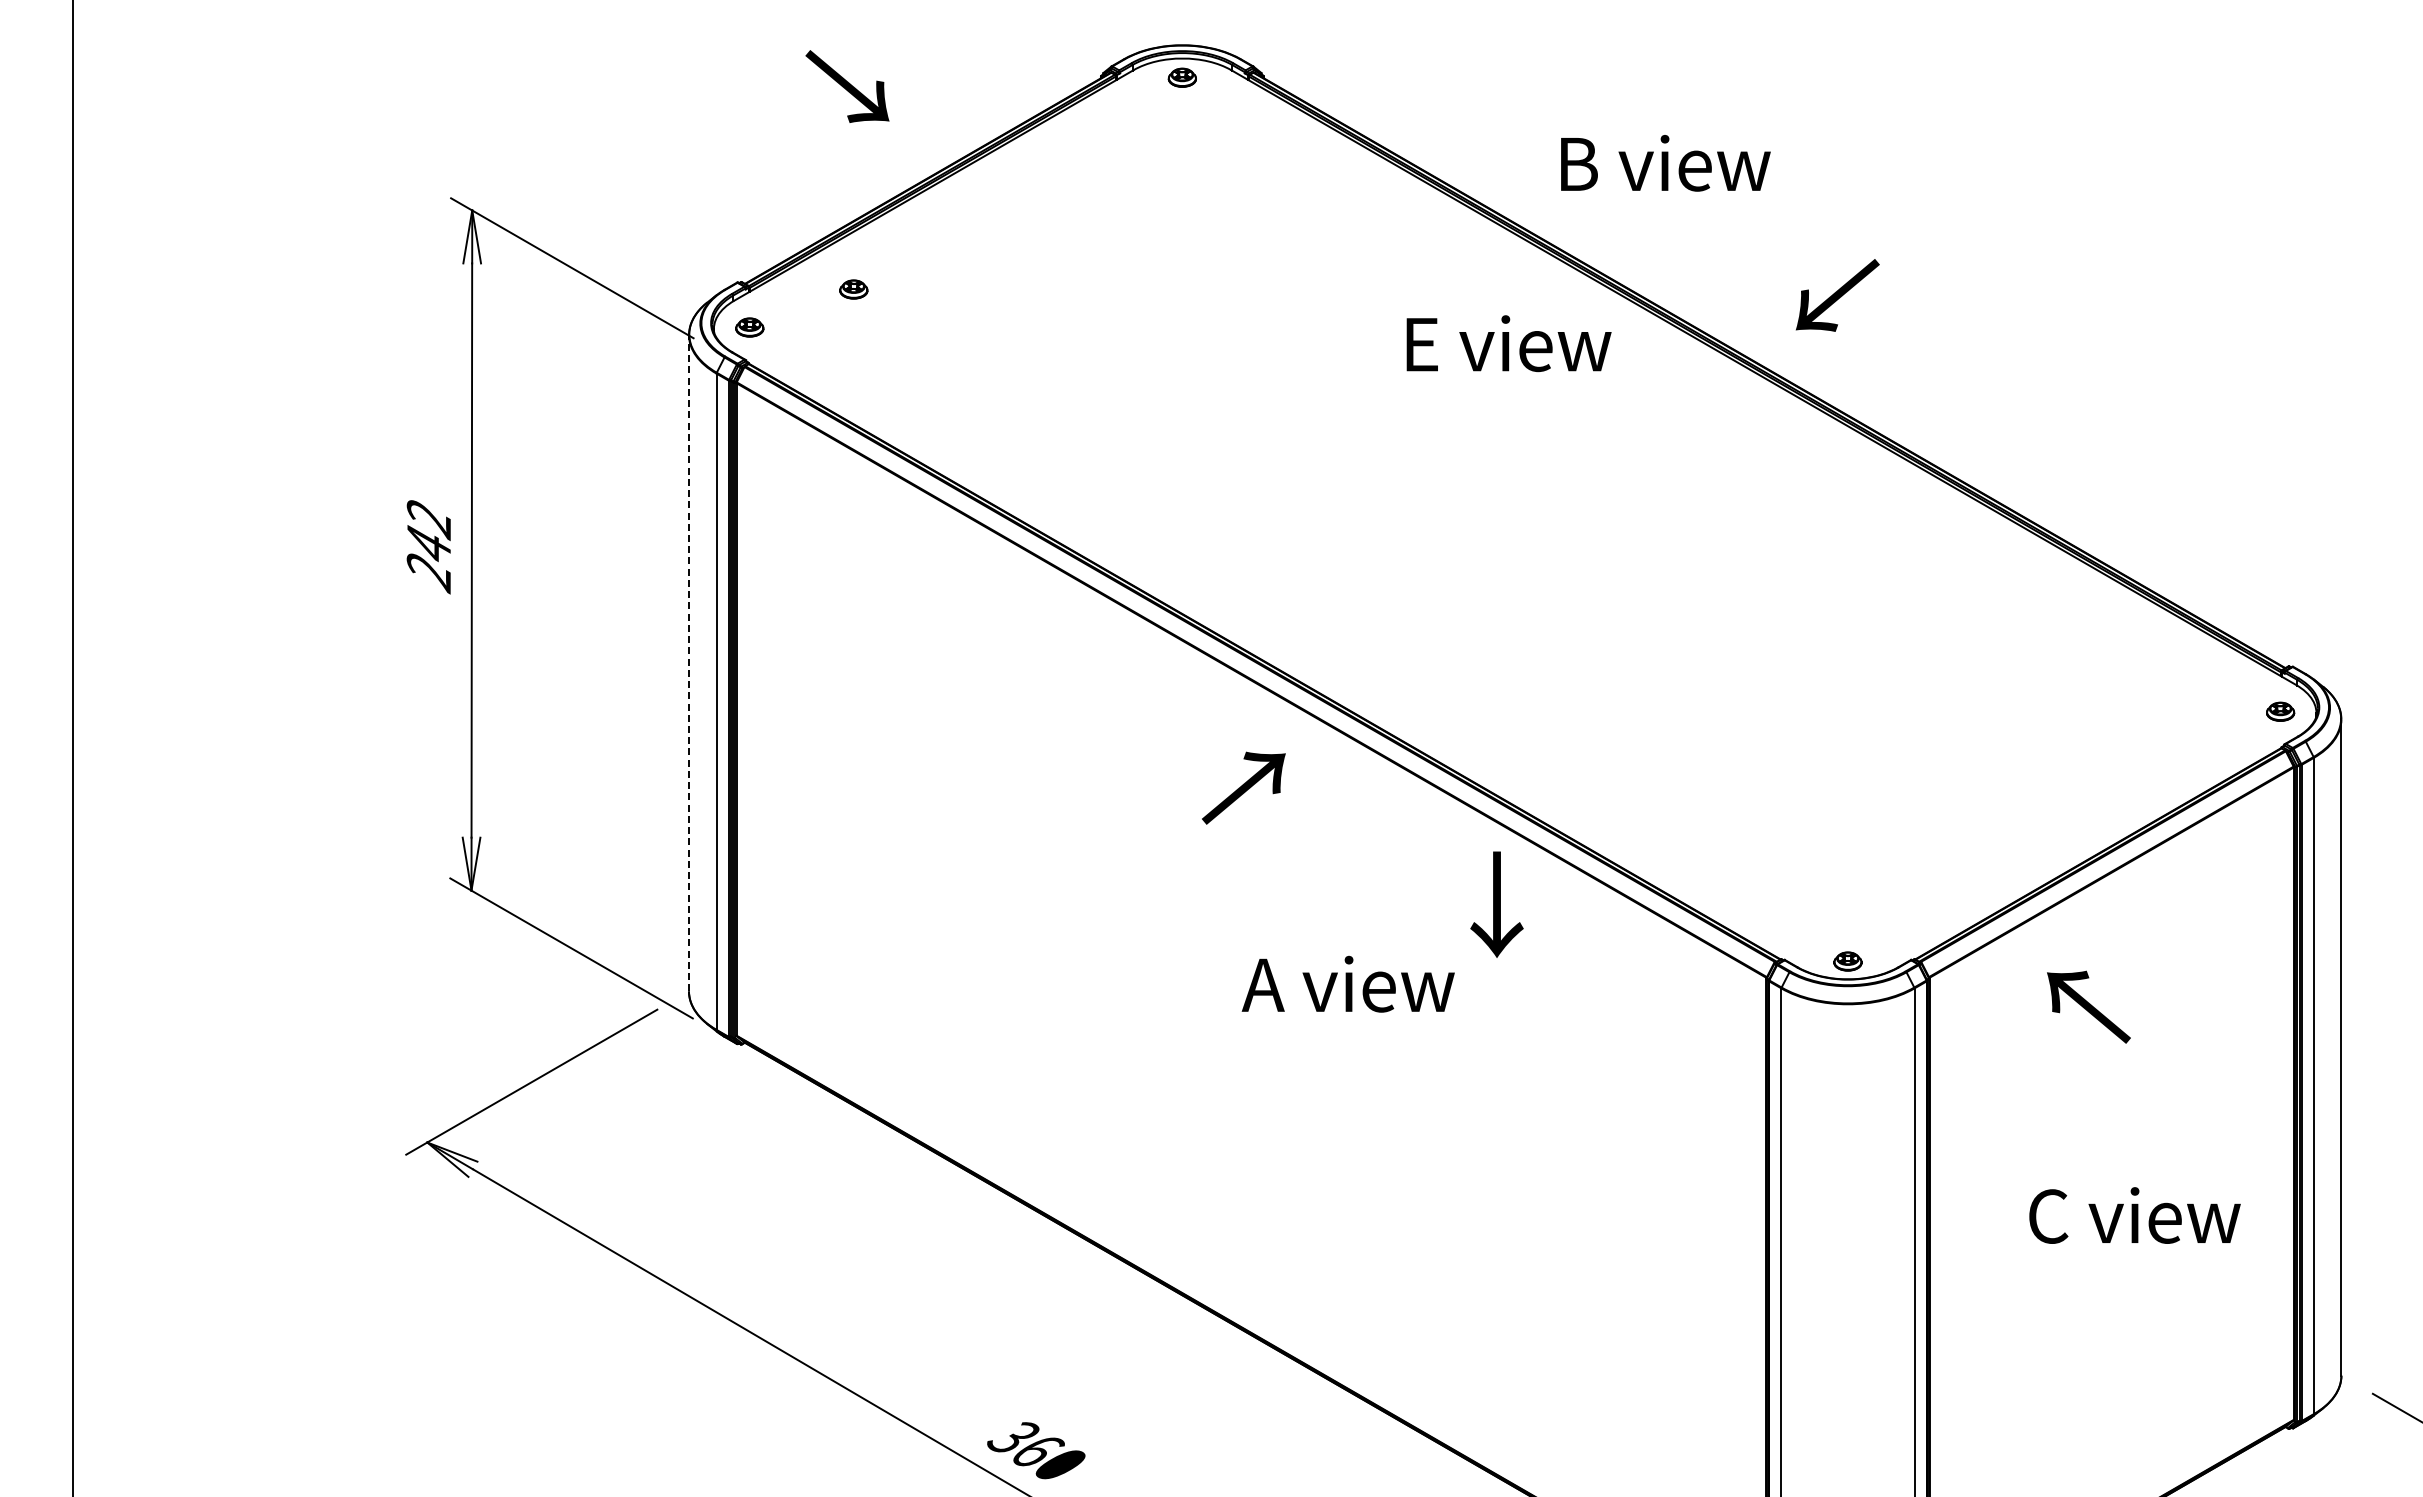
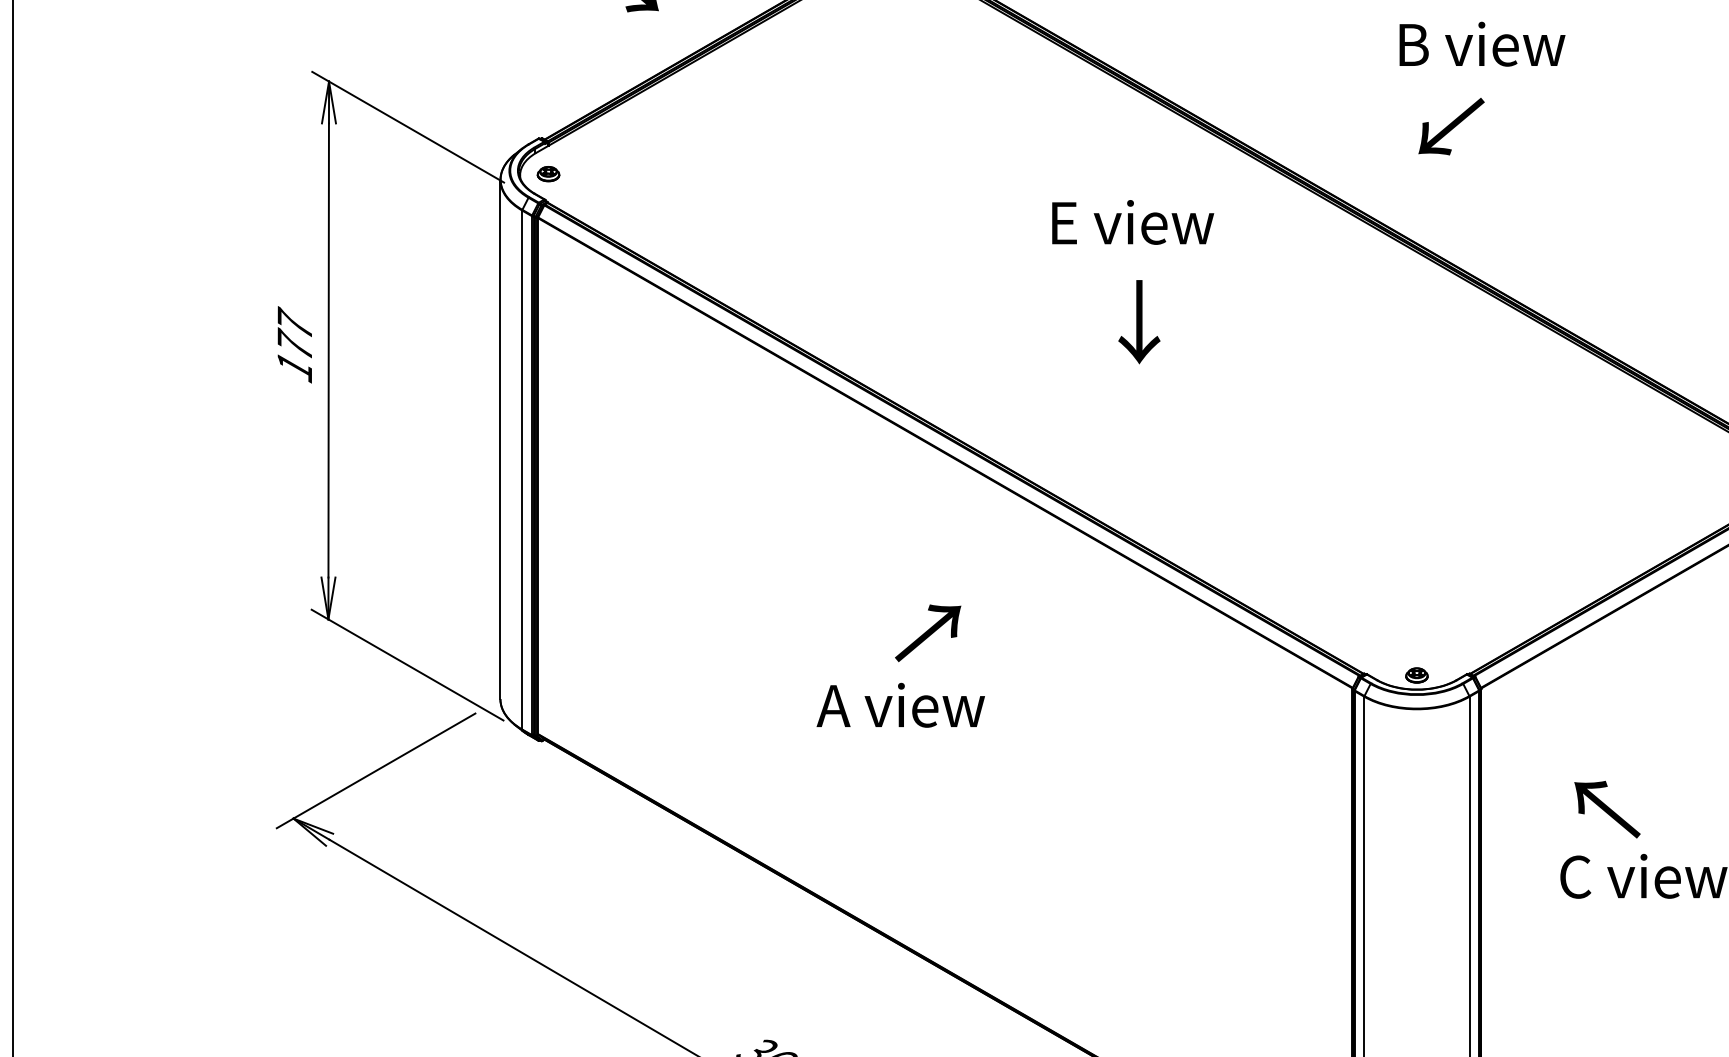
text: (1665, 163) -> (1482, 44), moved
part: (853, 289) -> (630, 144), removed
text: (1837, 295) -> (1451, 126), moved
text: (1508, 343) -> (1132, 222), moved
text: (428, 544) -> (294, 345), 242 -> 177
line: (688, 662) -> (500, 439), dashed -> solid
text: (1243, 787) -> (927, 632), moved
text: (1496, 904) -> (1139, 321), moved
text: (1347, 983) -> (900, 704), moved
text: (2088, 1006) -> (1607, 809), moved

